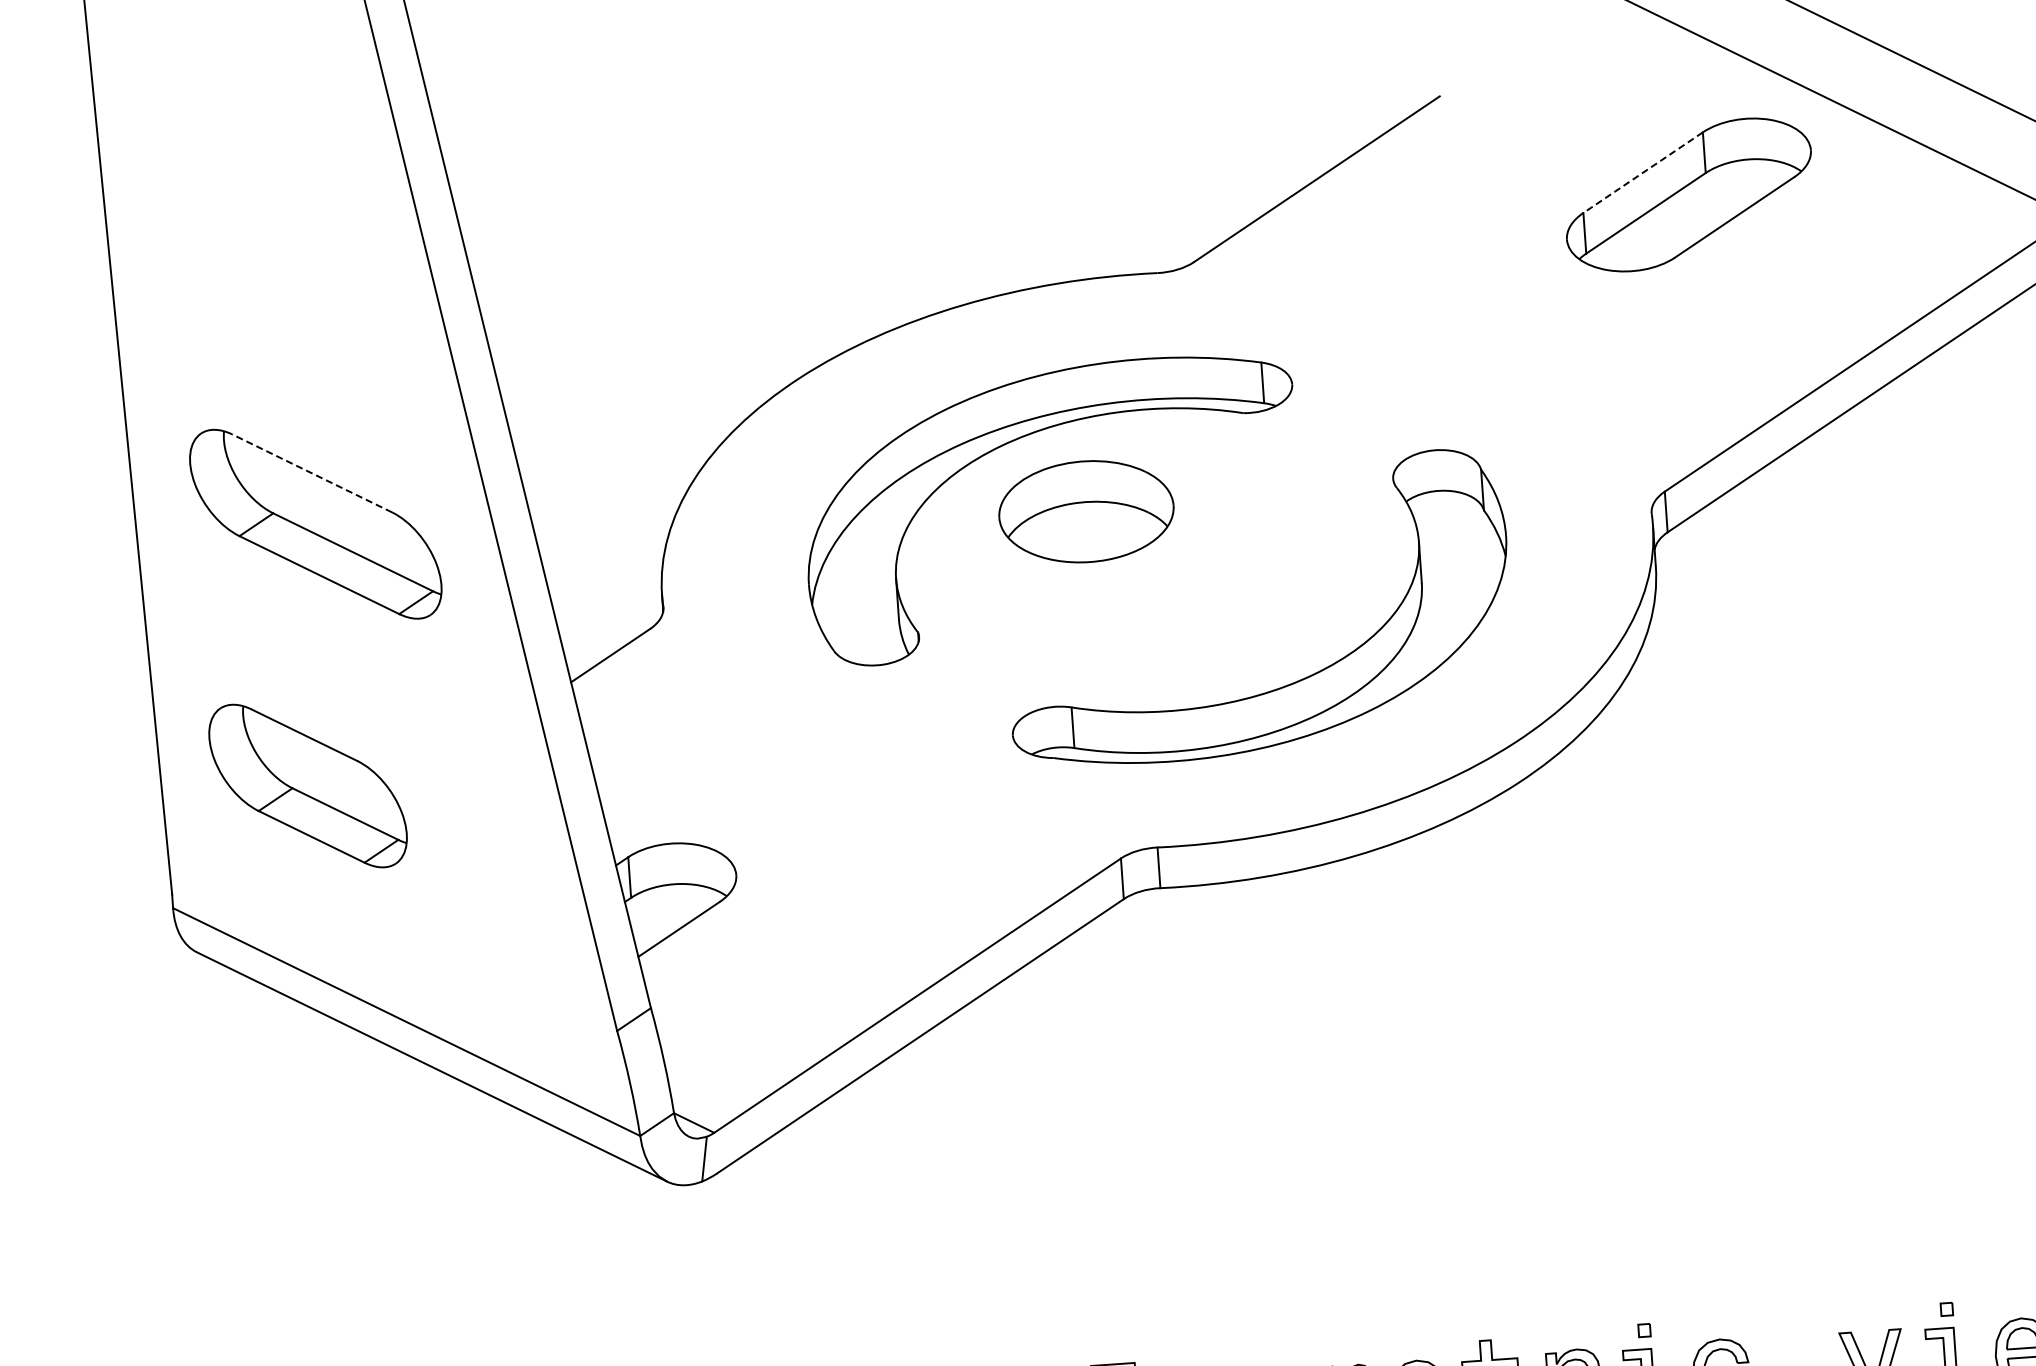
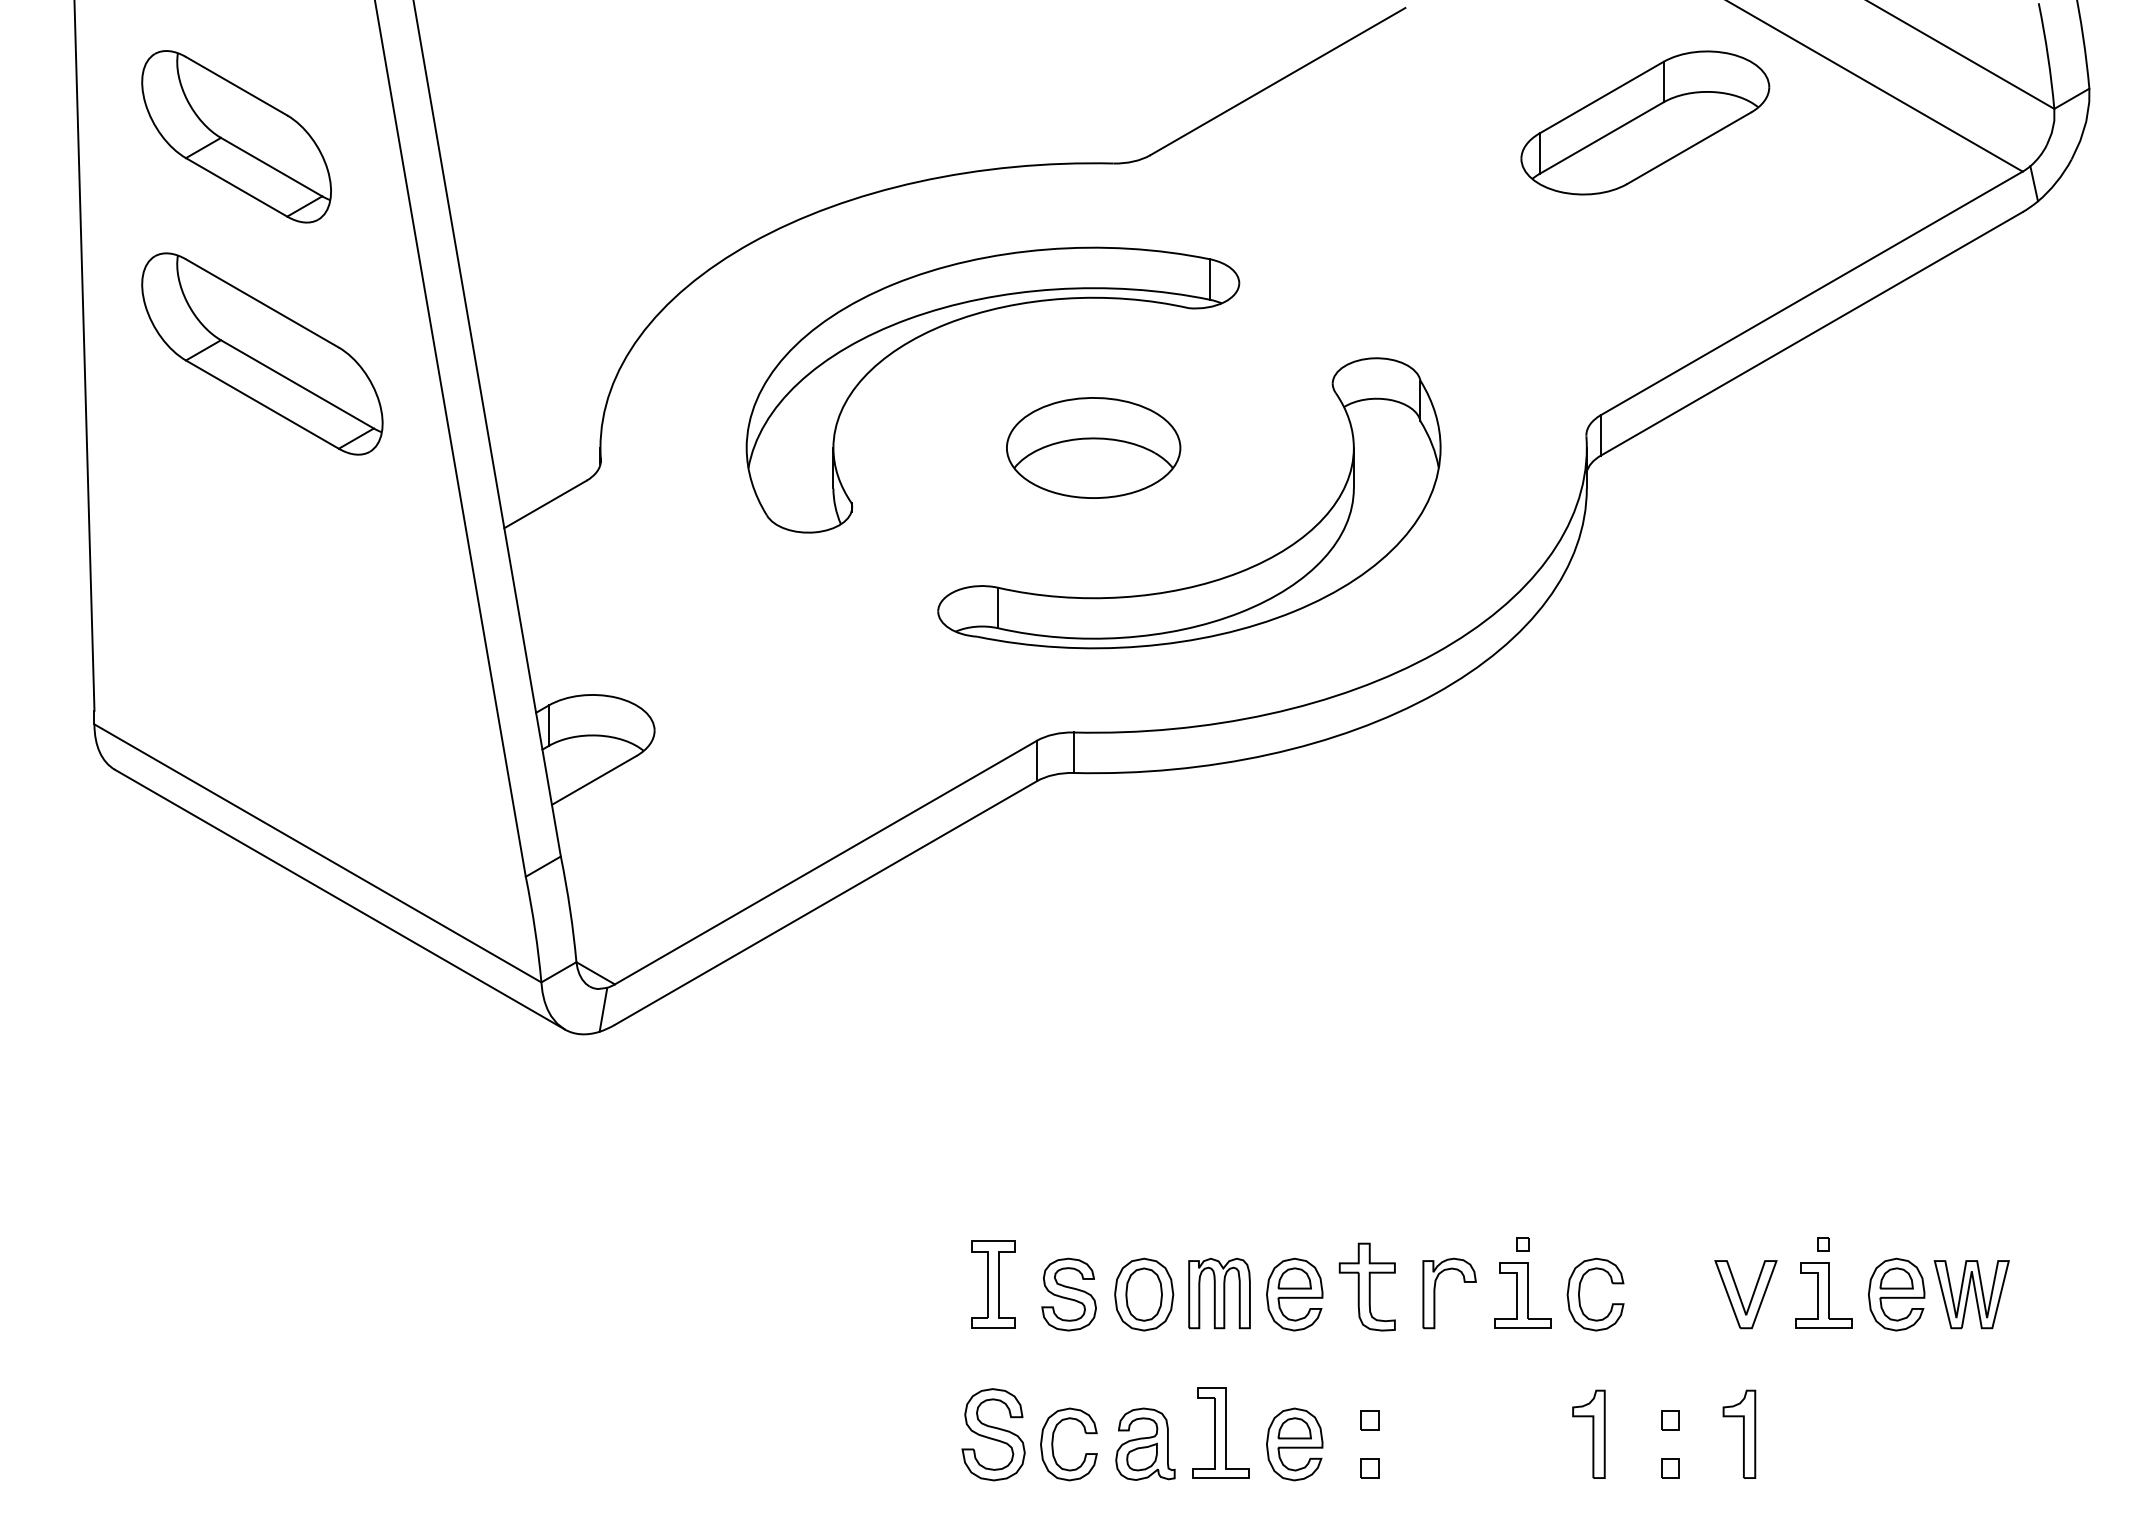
line: (1643, 172) -> (1601, 97), dashed -> solid
line: (312, 473) -> (262, 303), dashed -> solid
part: (1086, 511) -> (1093, 447), moved
part: (307, 785) -> (236, 136), moved

